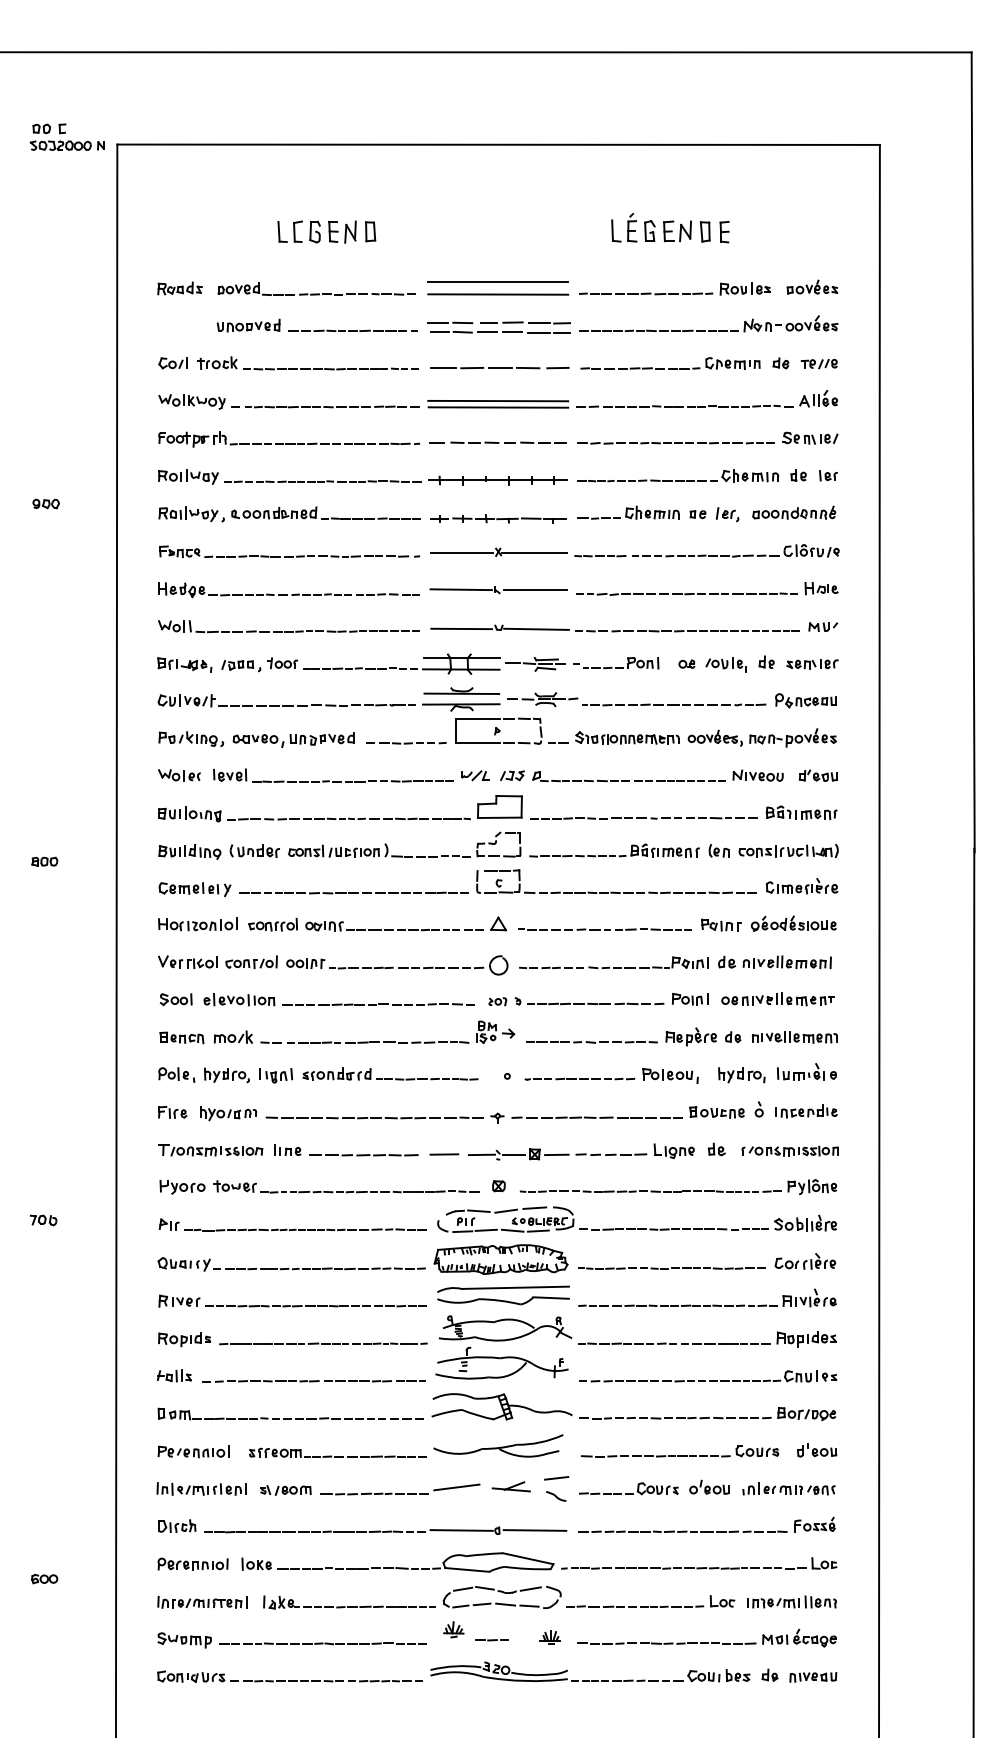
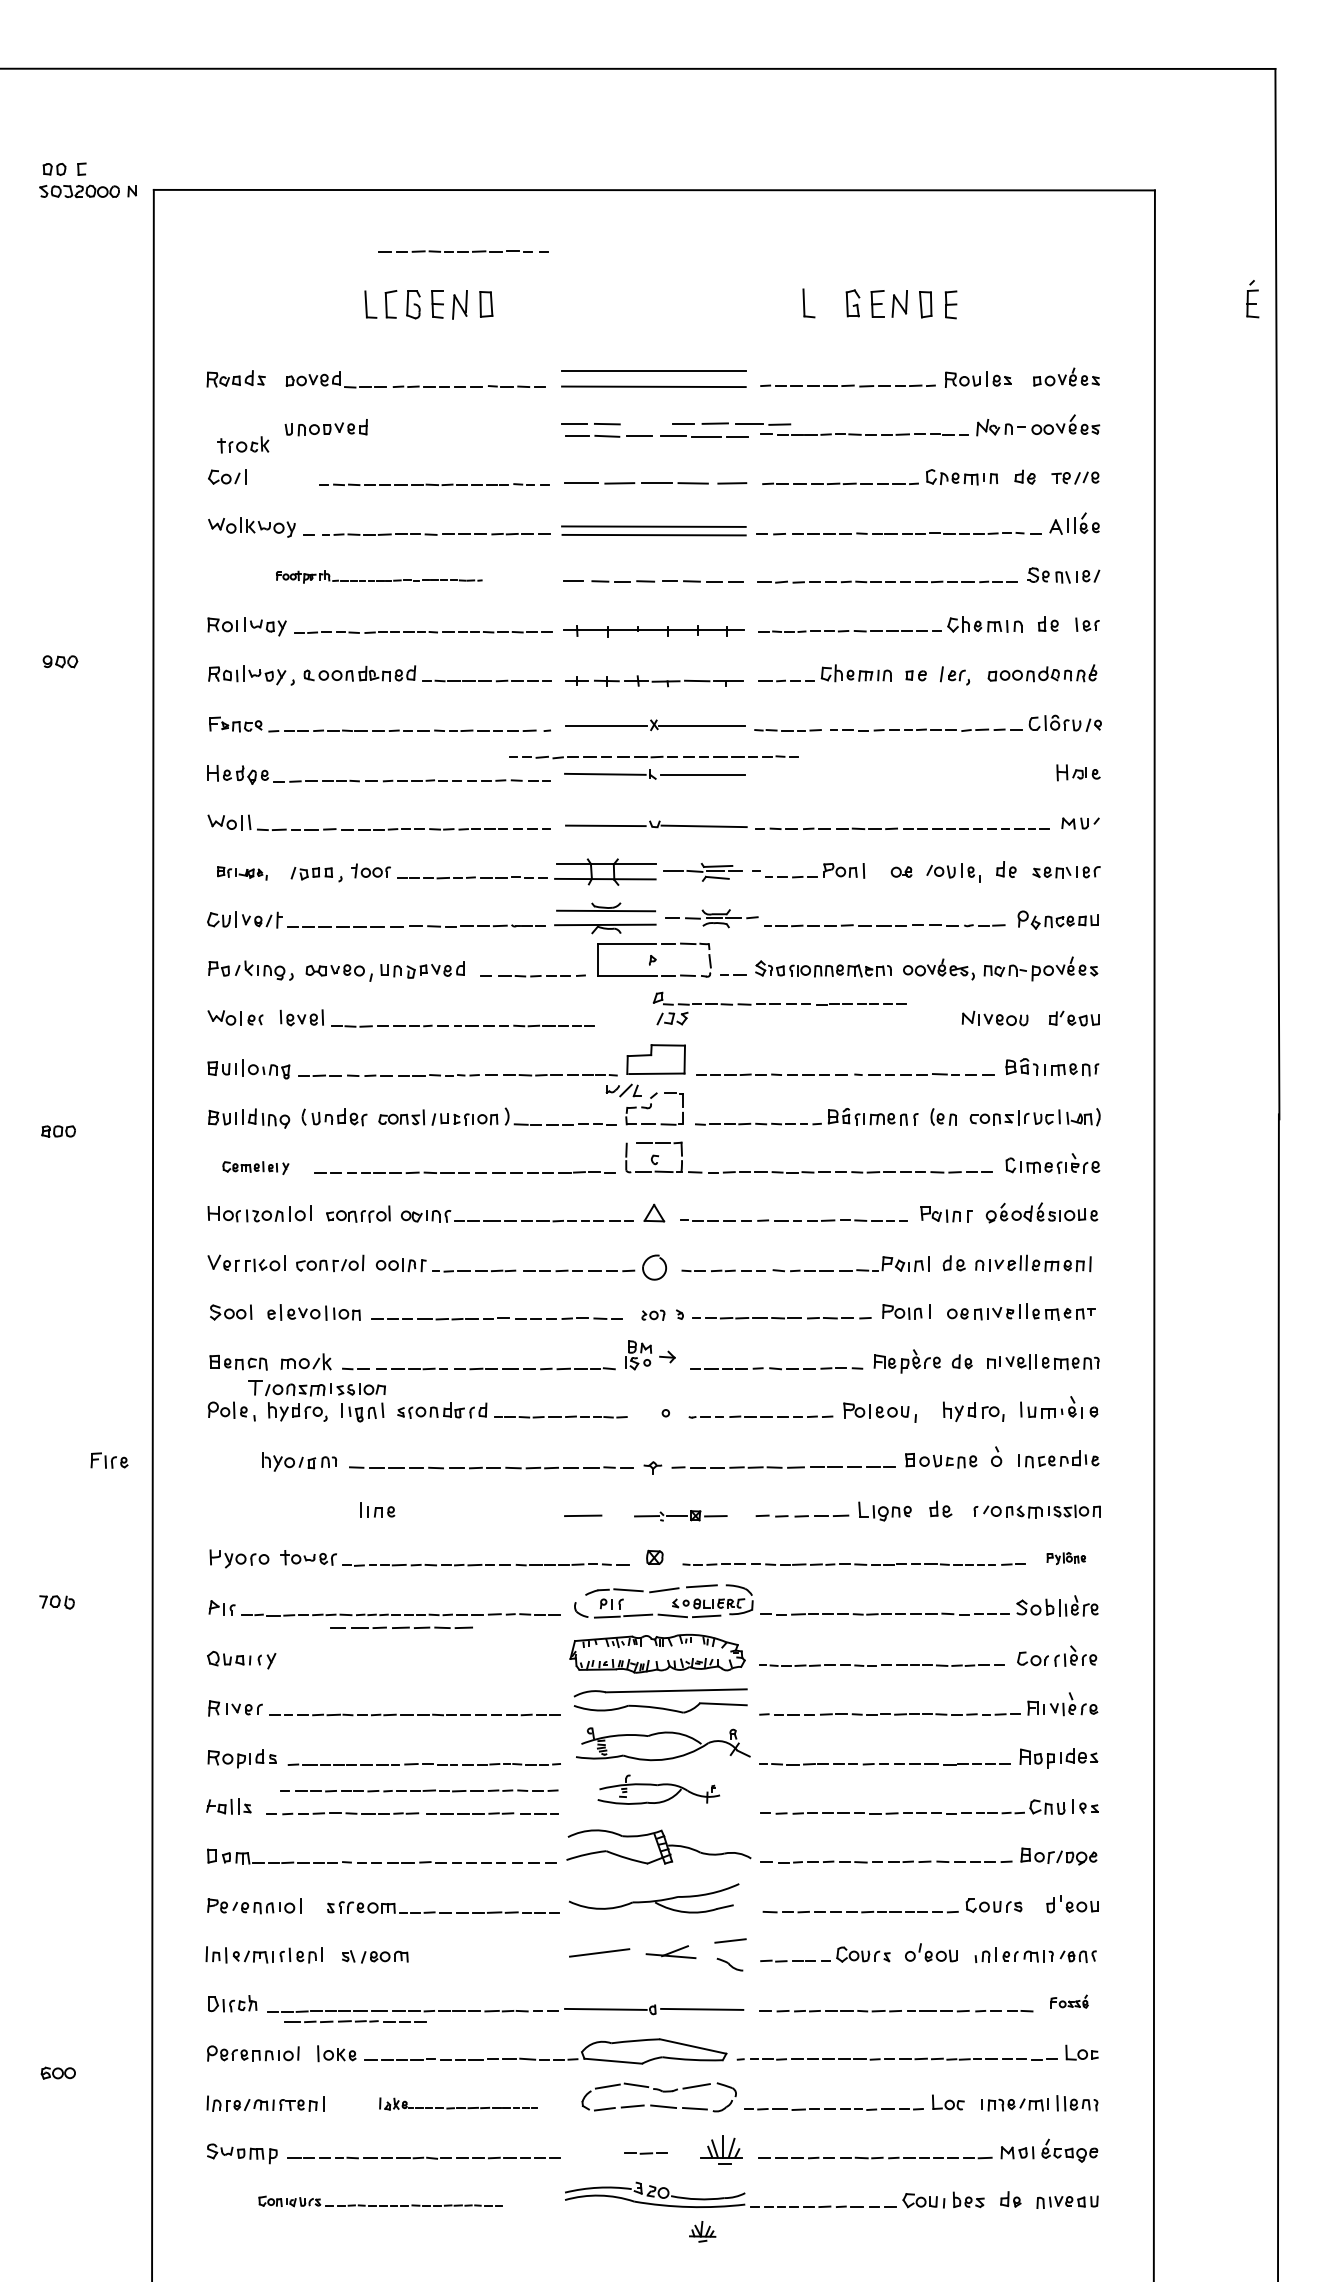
part: (631, 228) -> (1252, 299), moved
part: (525, 322) -> (731, 423), moved
part: (353, 330) -> (463, 251), moved
part: (217, 362) -> (243, 444), moved
part: (288, 439) -> (378, 576), size x0.6
part: (686, 594) -> (653, 757), moved
part: (184, 665) -> (242, 873), size x0.7
part: (475, 775) -> (623, 1090), moved
part: (628, 776) -> (779, 998), moved
part: (194, 889) -> (255, 1167), size x0.7
part: (172, 1112) -> (109, 1460), moved
part: (210, 1150) -> (316, 1388), moved
part: (518, 1154) -> (680, 1515), size x0.7
line: (363, 1155) -> (401, 1627), moved
part: (812, 1187) -> (1066, 1558), size x0.6
part: (319, 1268) -> (419, 1790), moved
part: (501, 1362) -> (658, 1789), size x0.7
line: (374, 1493) -> (355, 2021), moved
part: (814, 1524) -> (1069, 2001), size x0.7
part: (349, 1602) -> (458, 2103), size x0.7
part: (453, 1629) -> (702, 2231), moved
part: (549, 1637) -> (721, 2149), size x1.6
part: (289, 1676) -> (380, 2201), size x0.7

